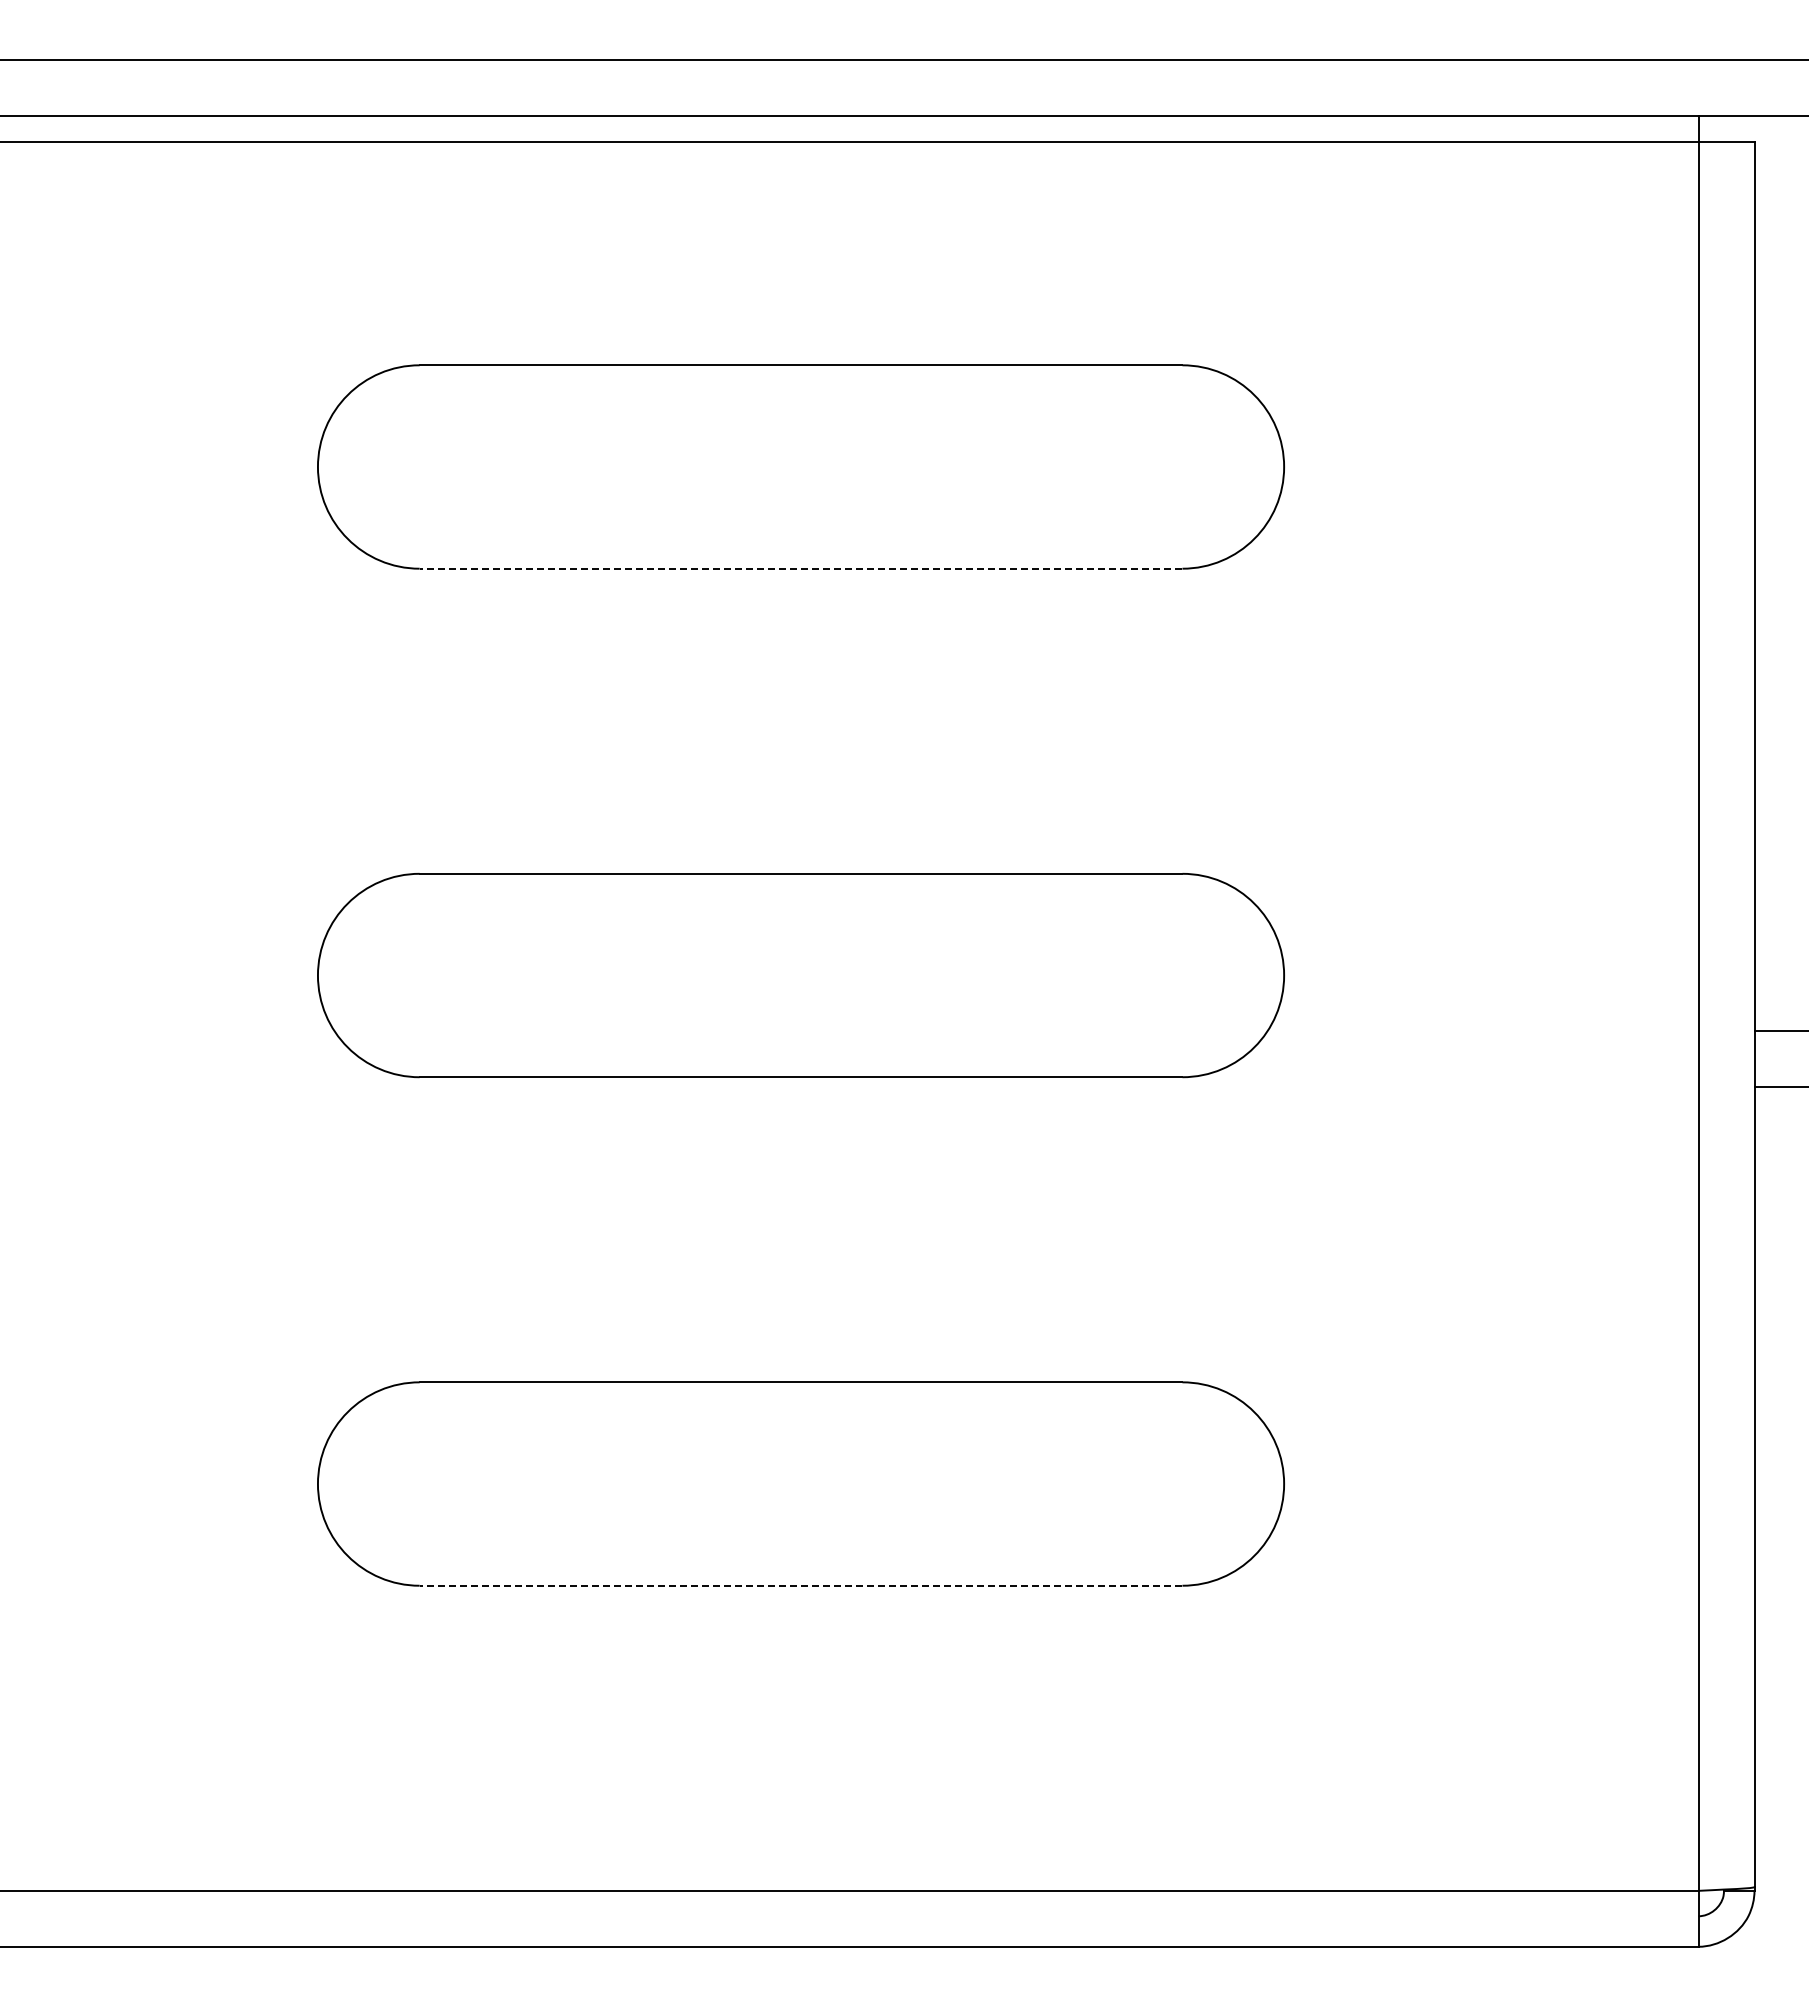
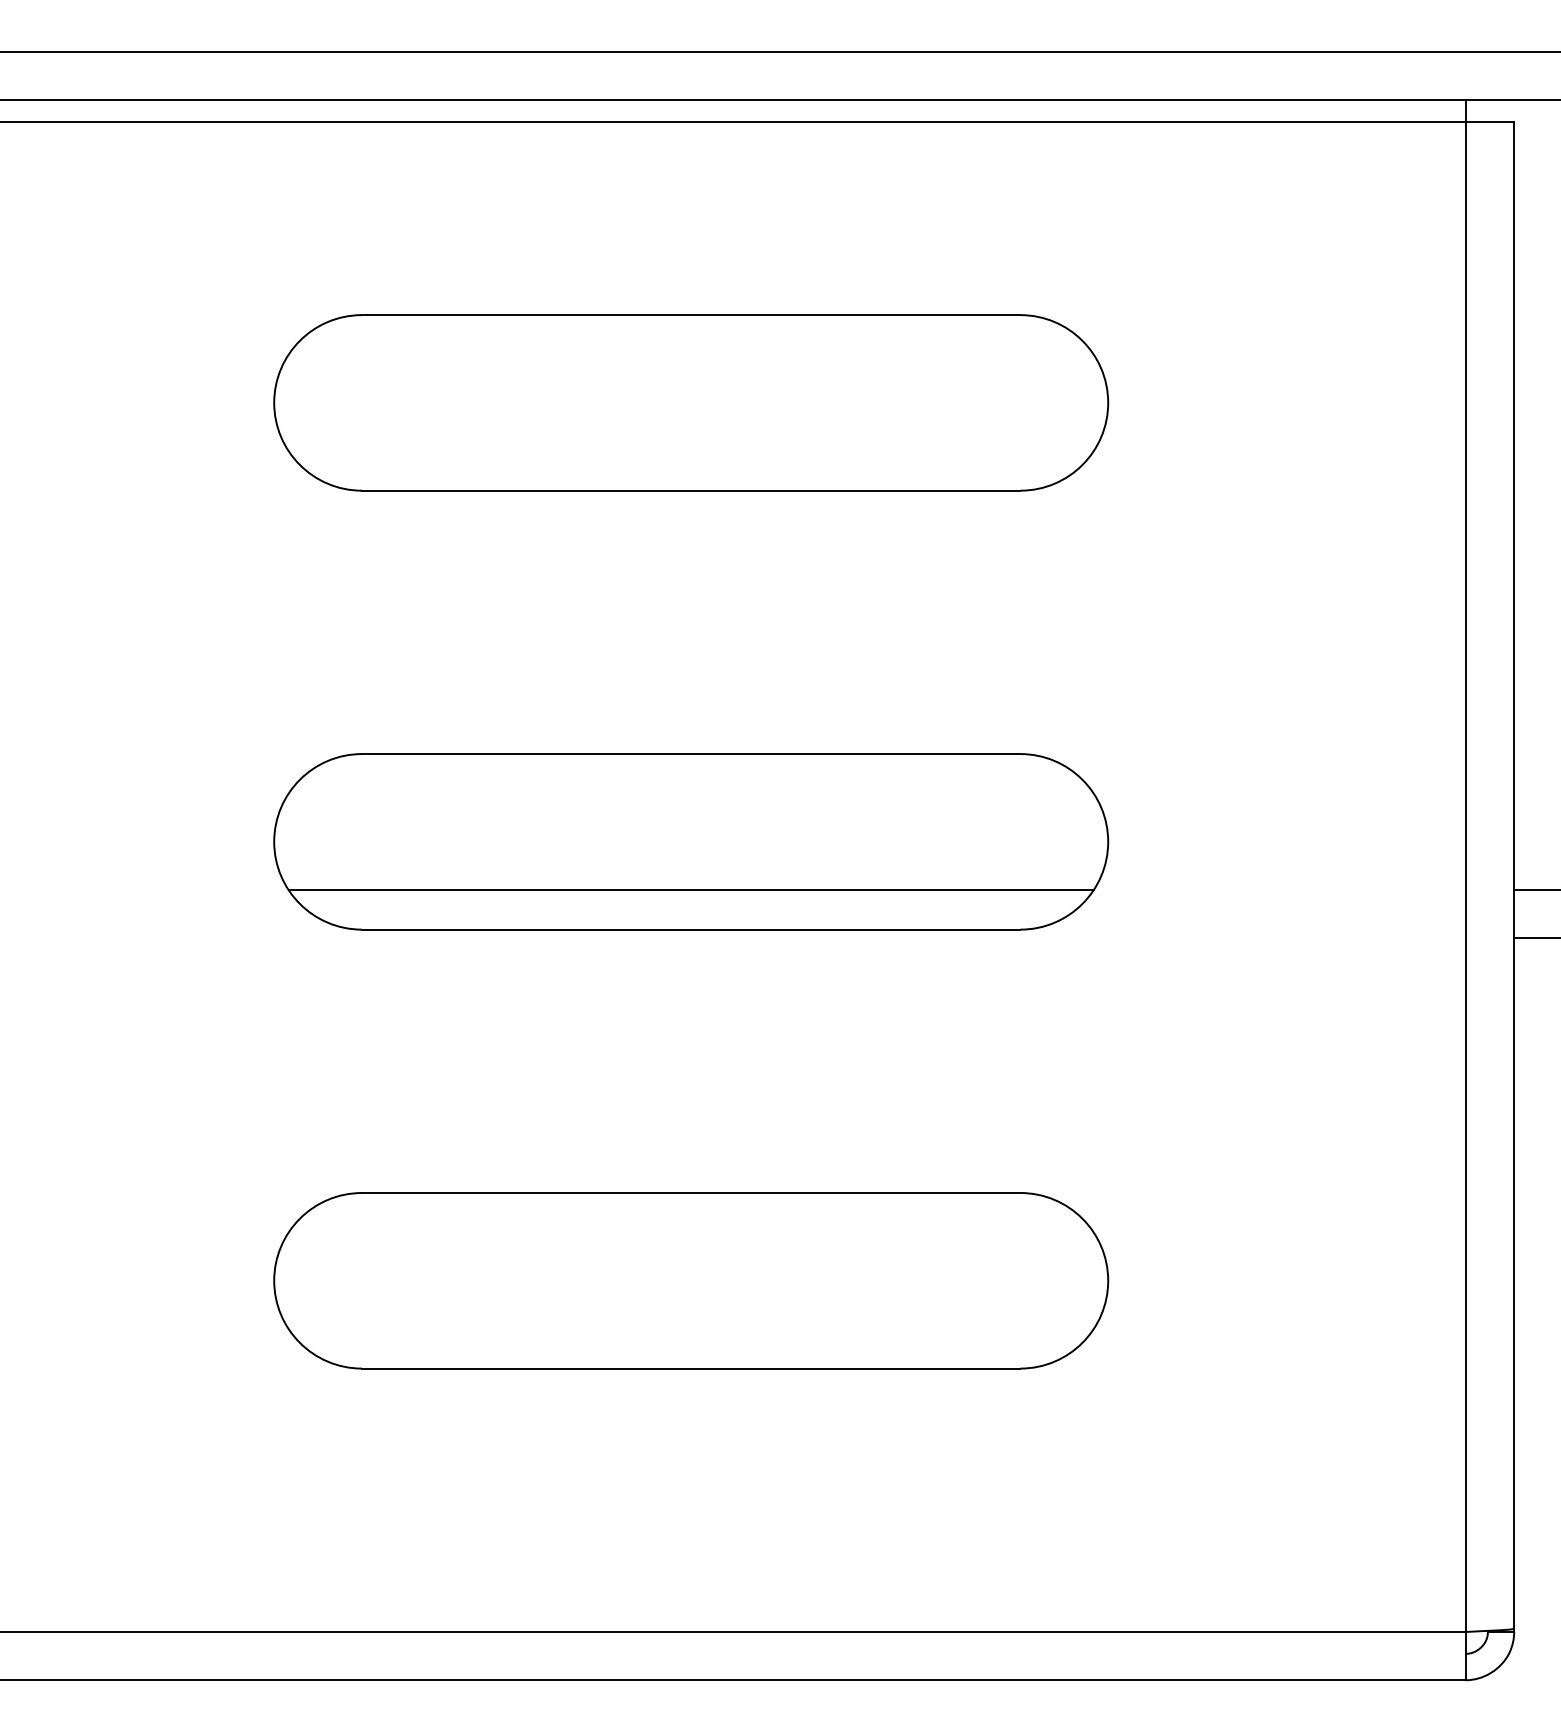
line: (800, 568) -> (690, 490), dashed -> solid
line: (800, 1031) -> (690, 890), added
line: (800, 1585) -> (690, 1368), dashed -> solid

